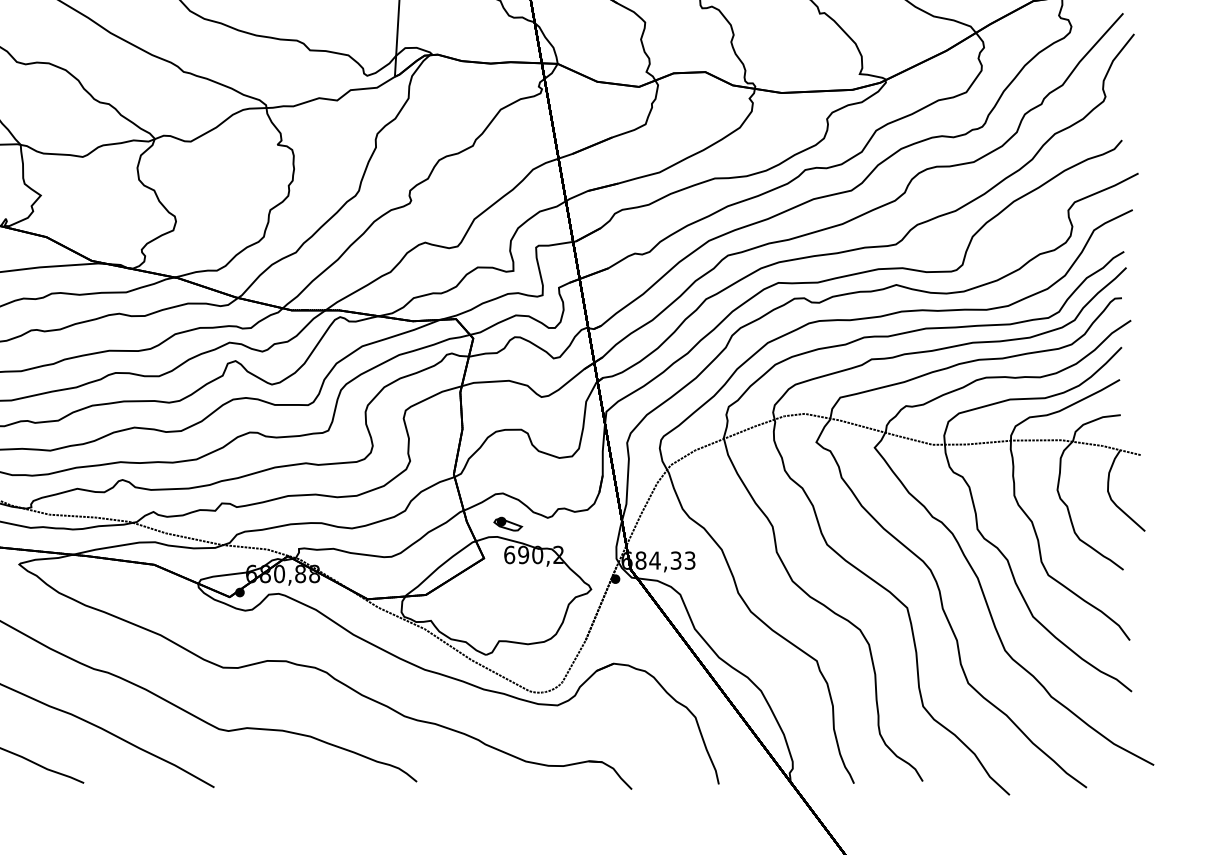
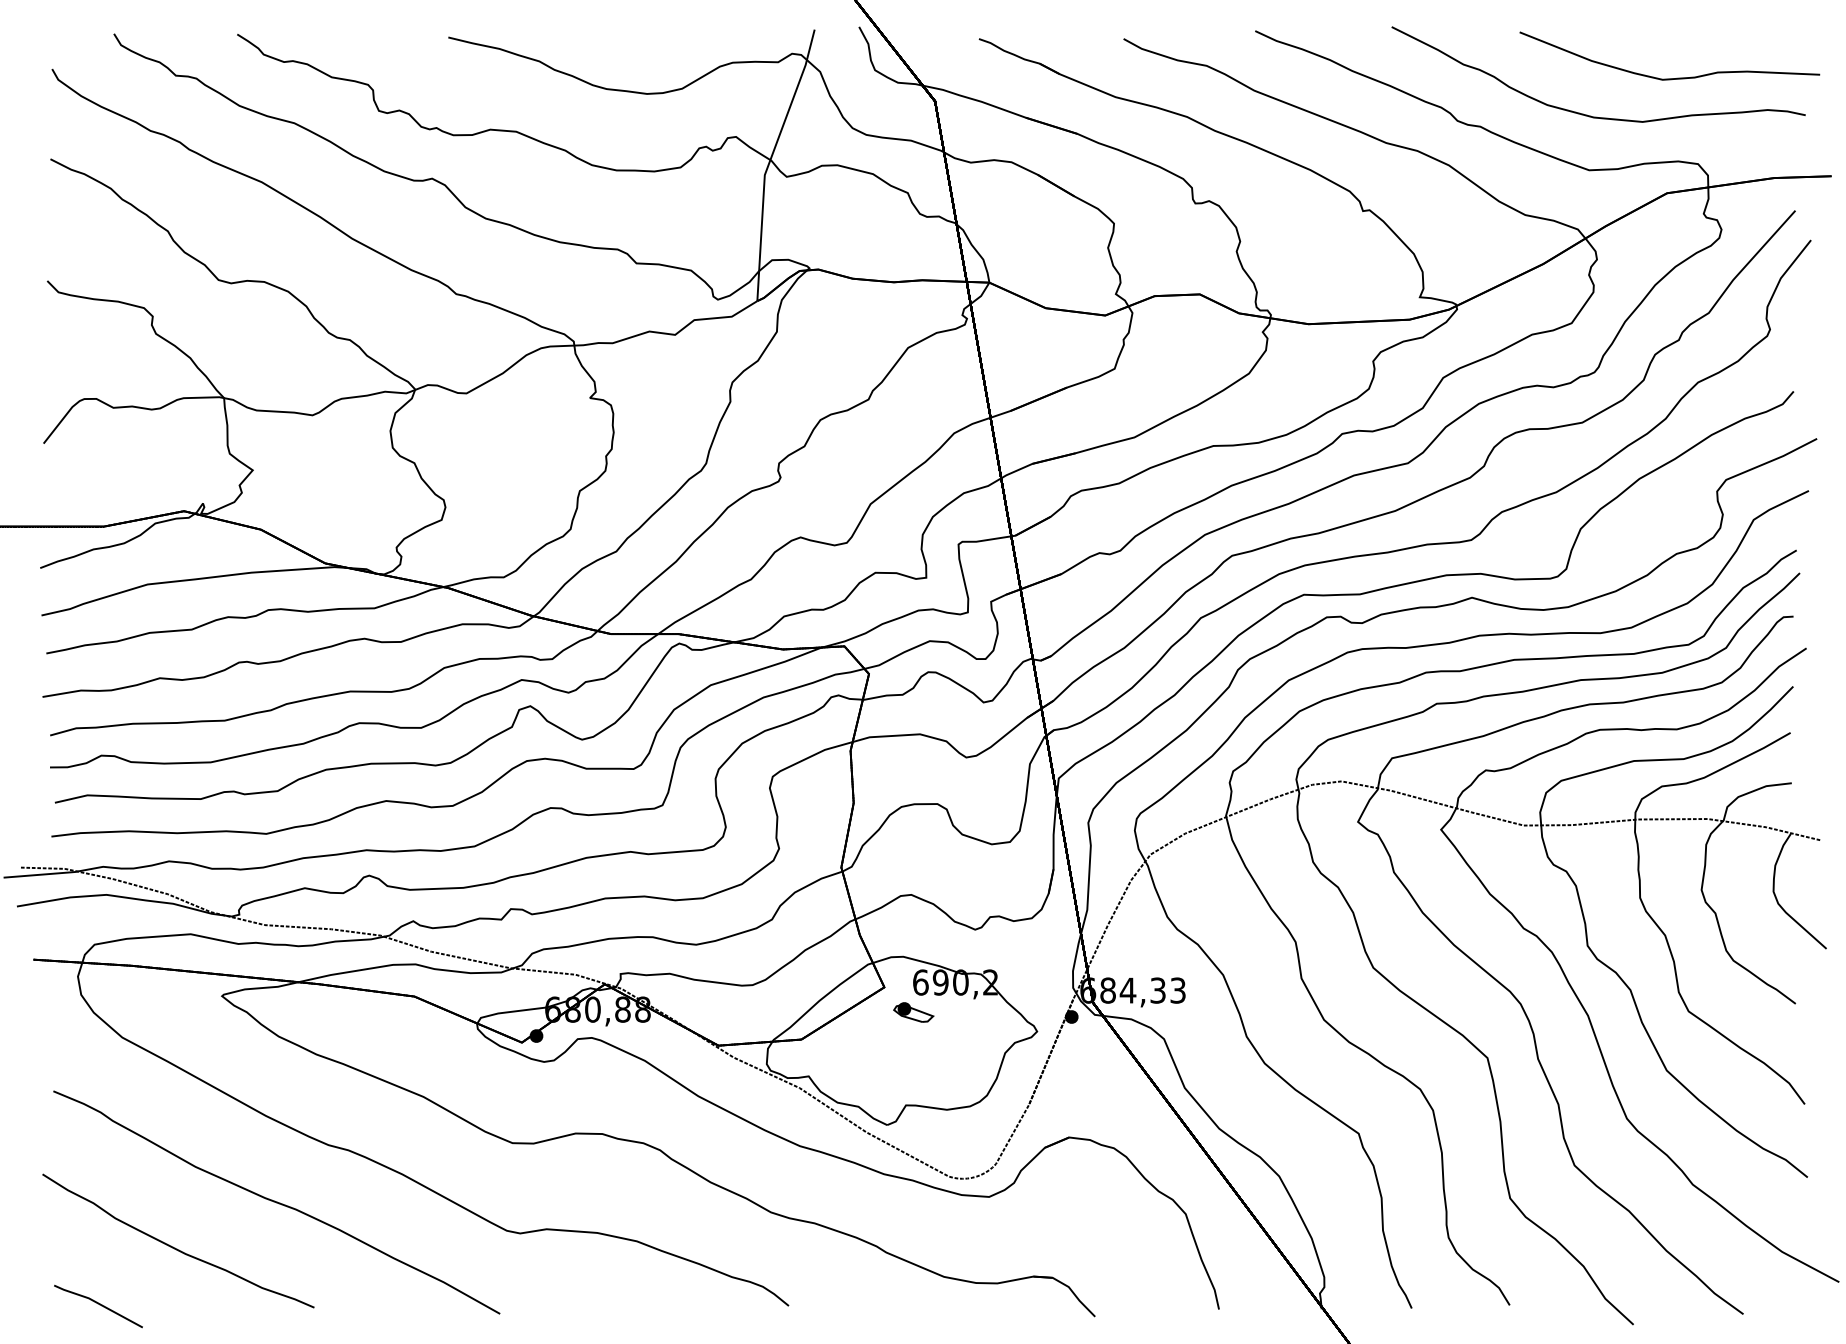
part: (507, 524) -> (913, 1012), moved

